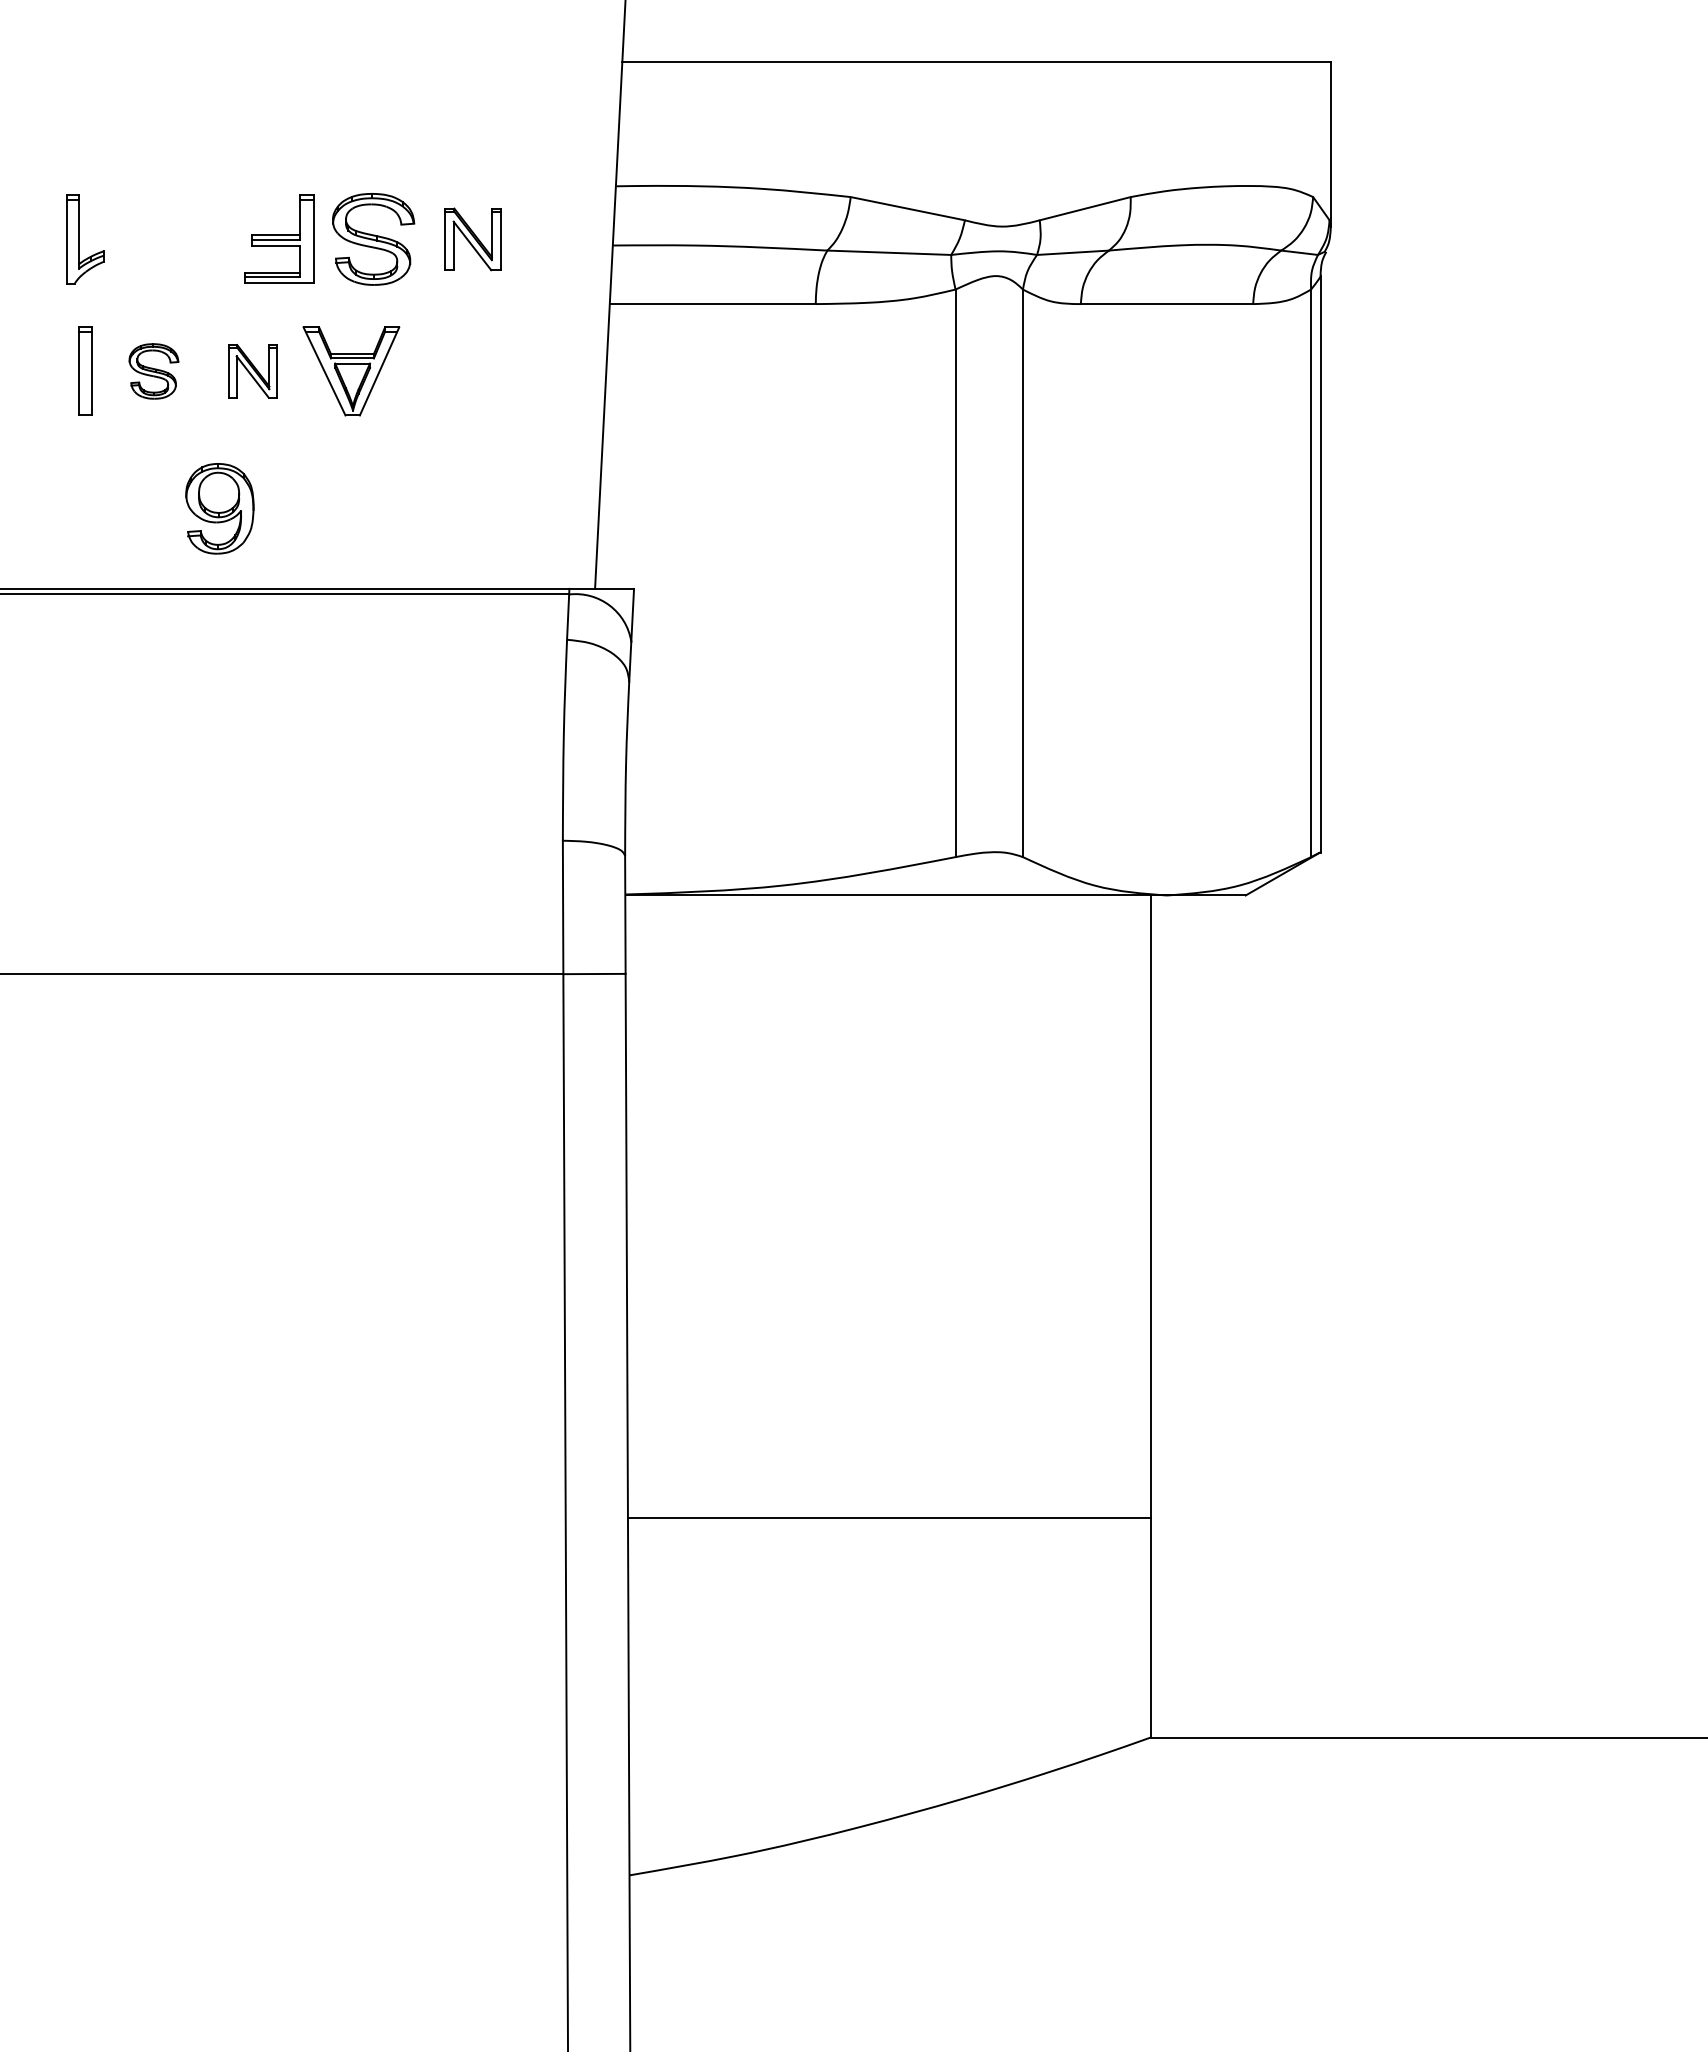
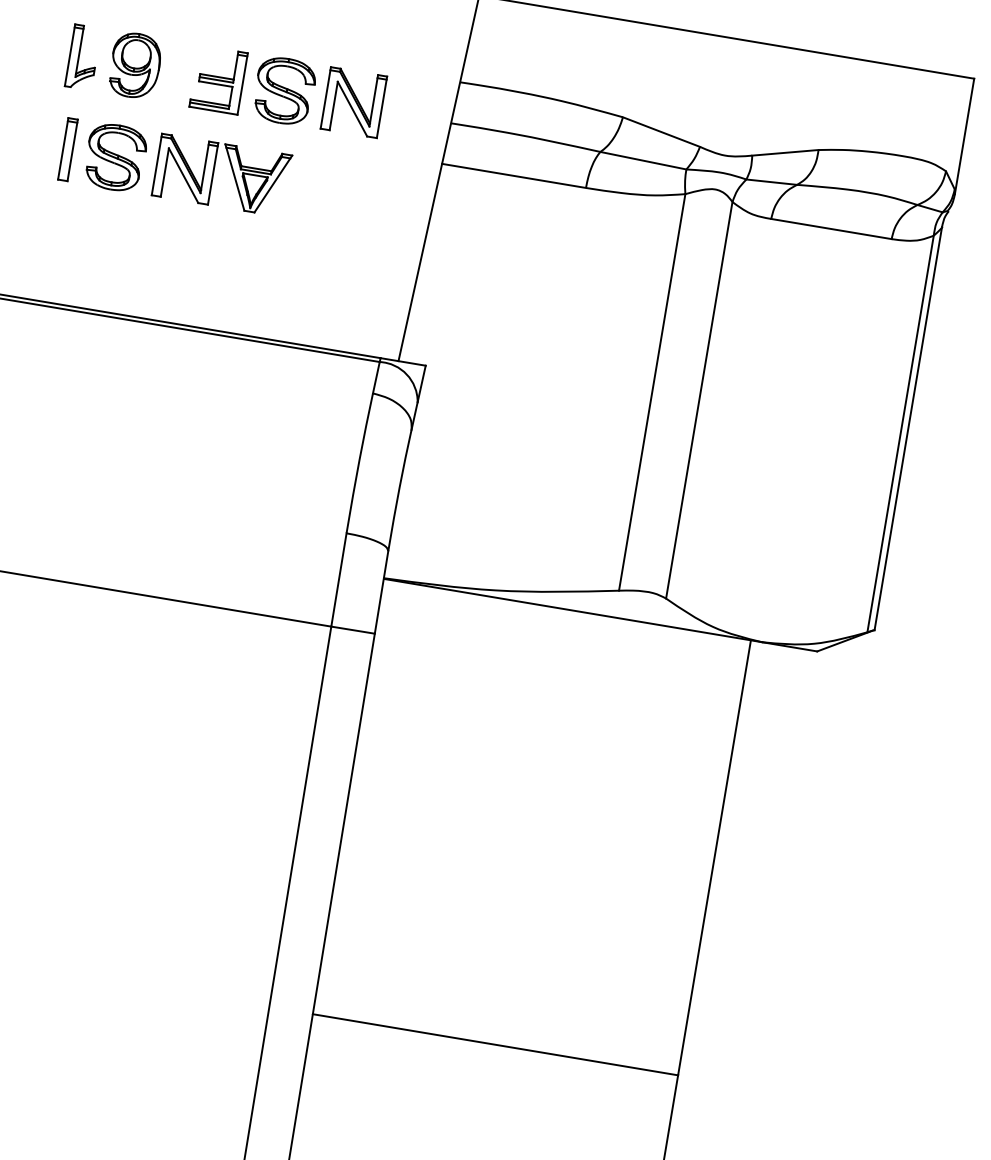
part: (472, 239) -> (353, 102), size x1.43
part: (153, 371) -> (115, 157), size x1.67
part: (252, 371) -> (184, 169), size x1.67
part: (219, 508) -> (135, 65), moved

